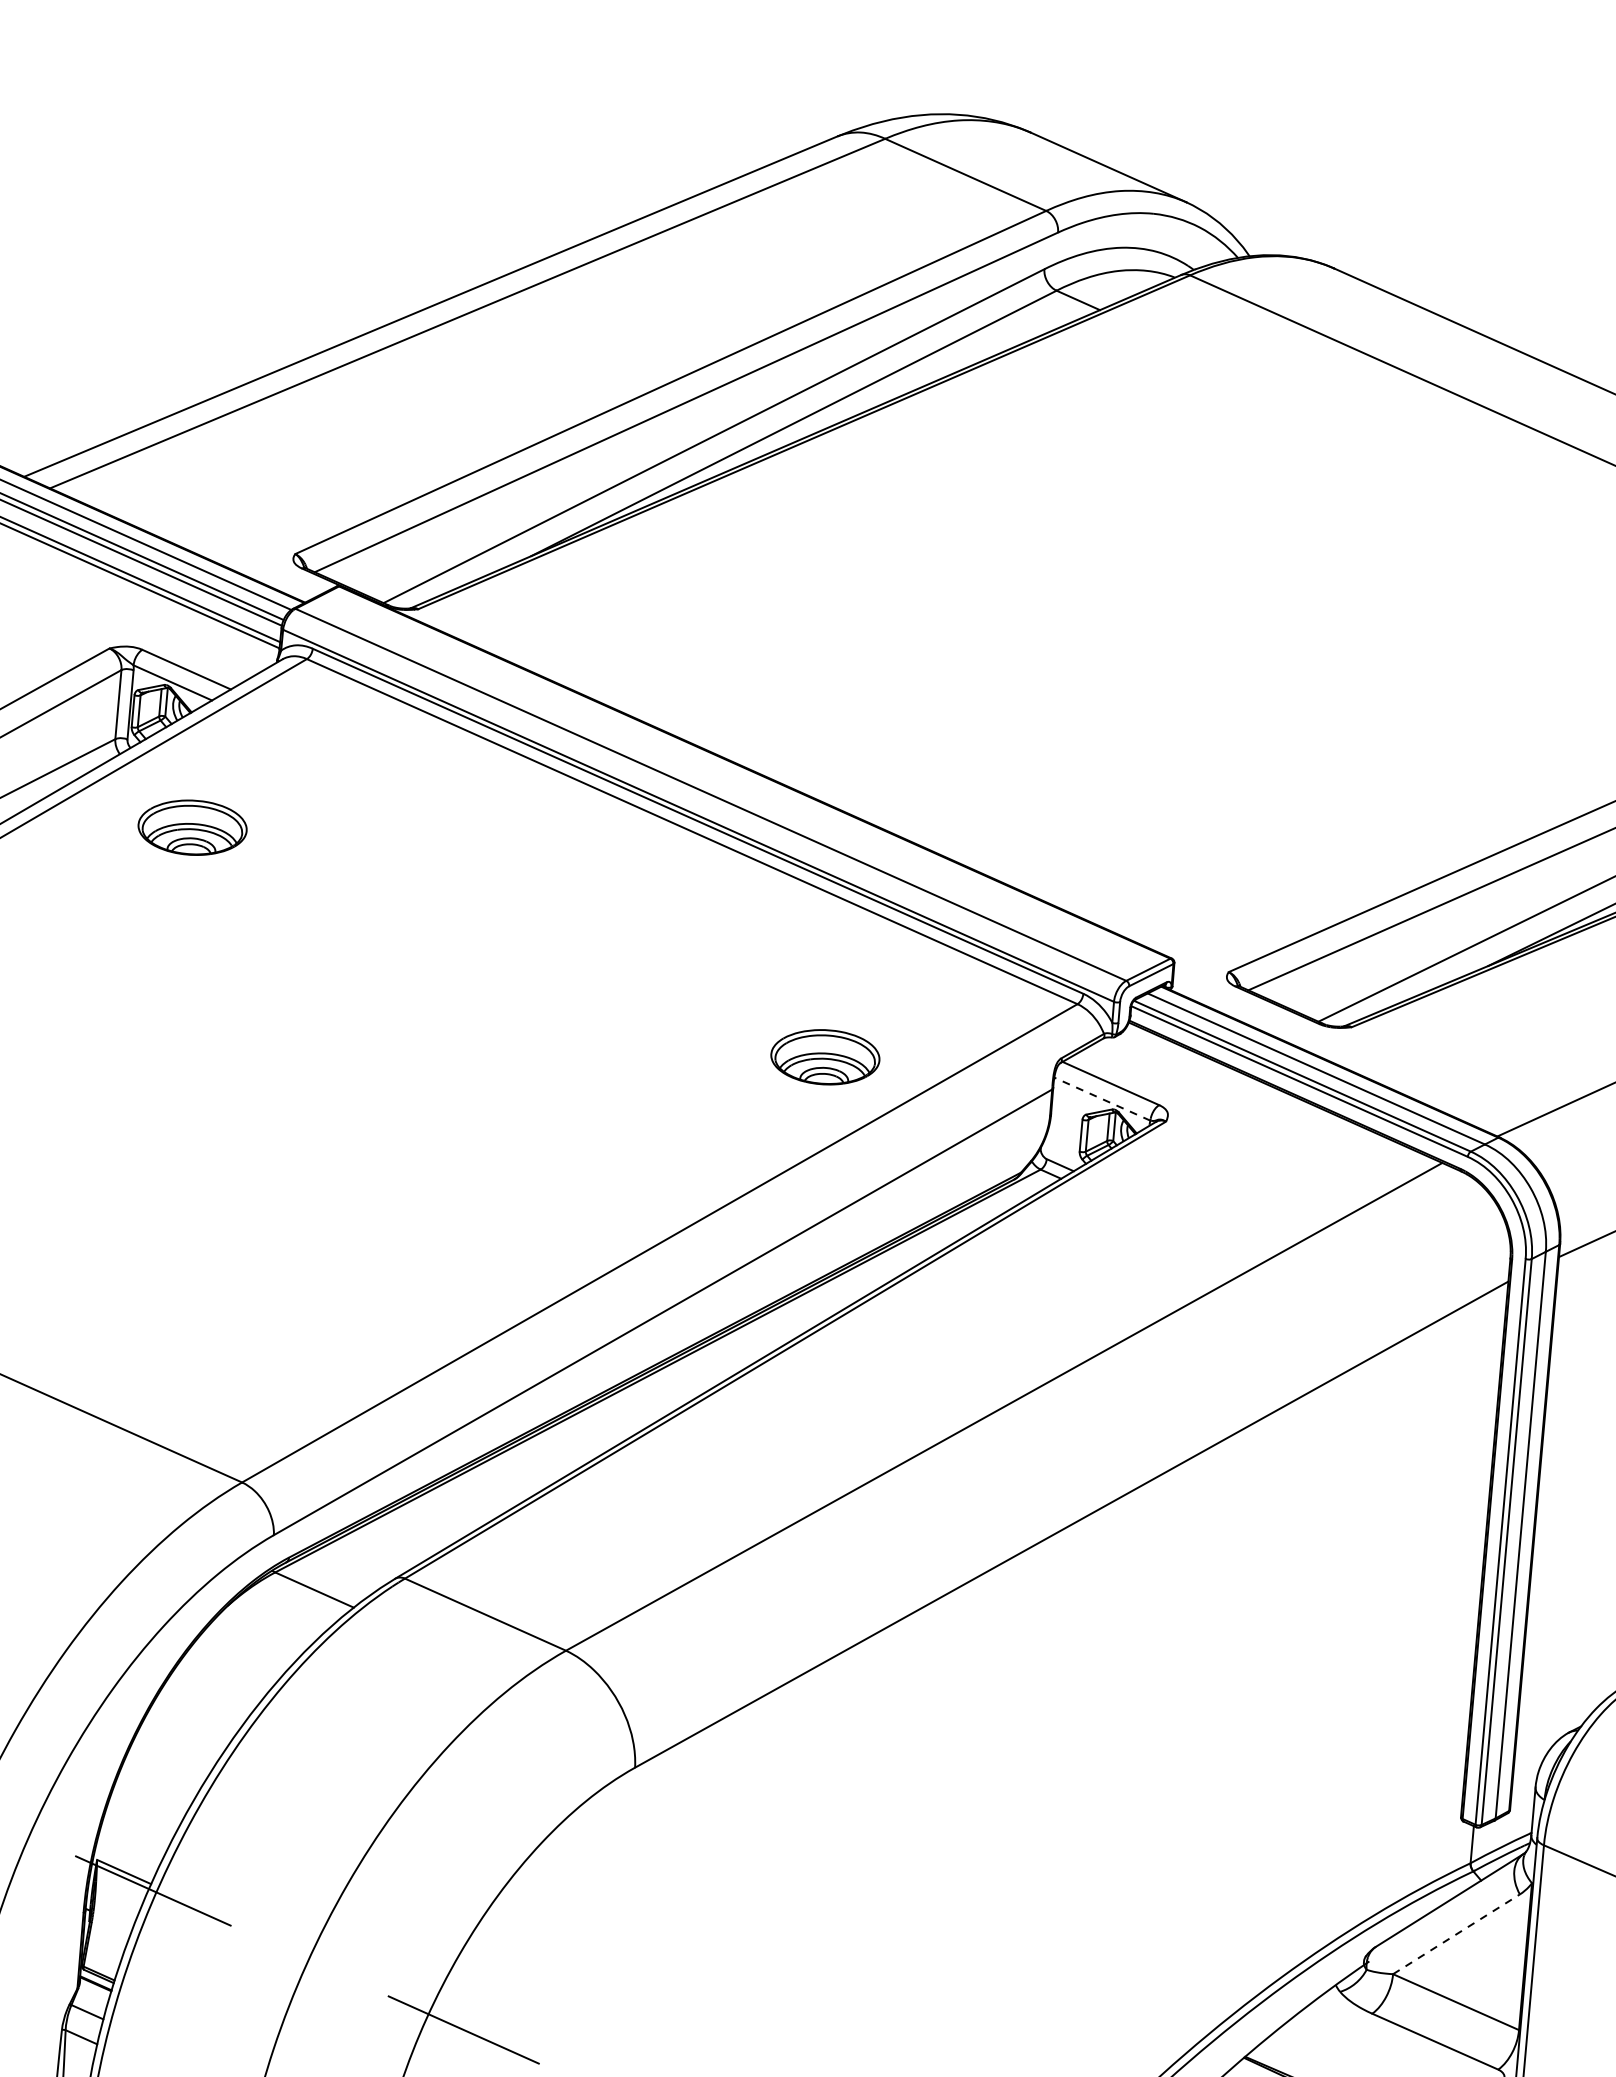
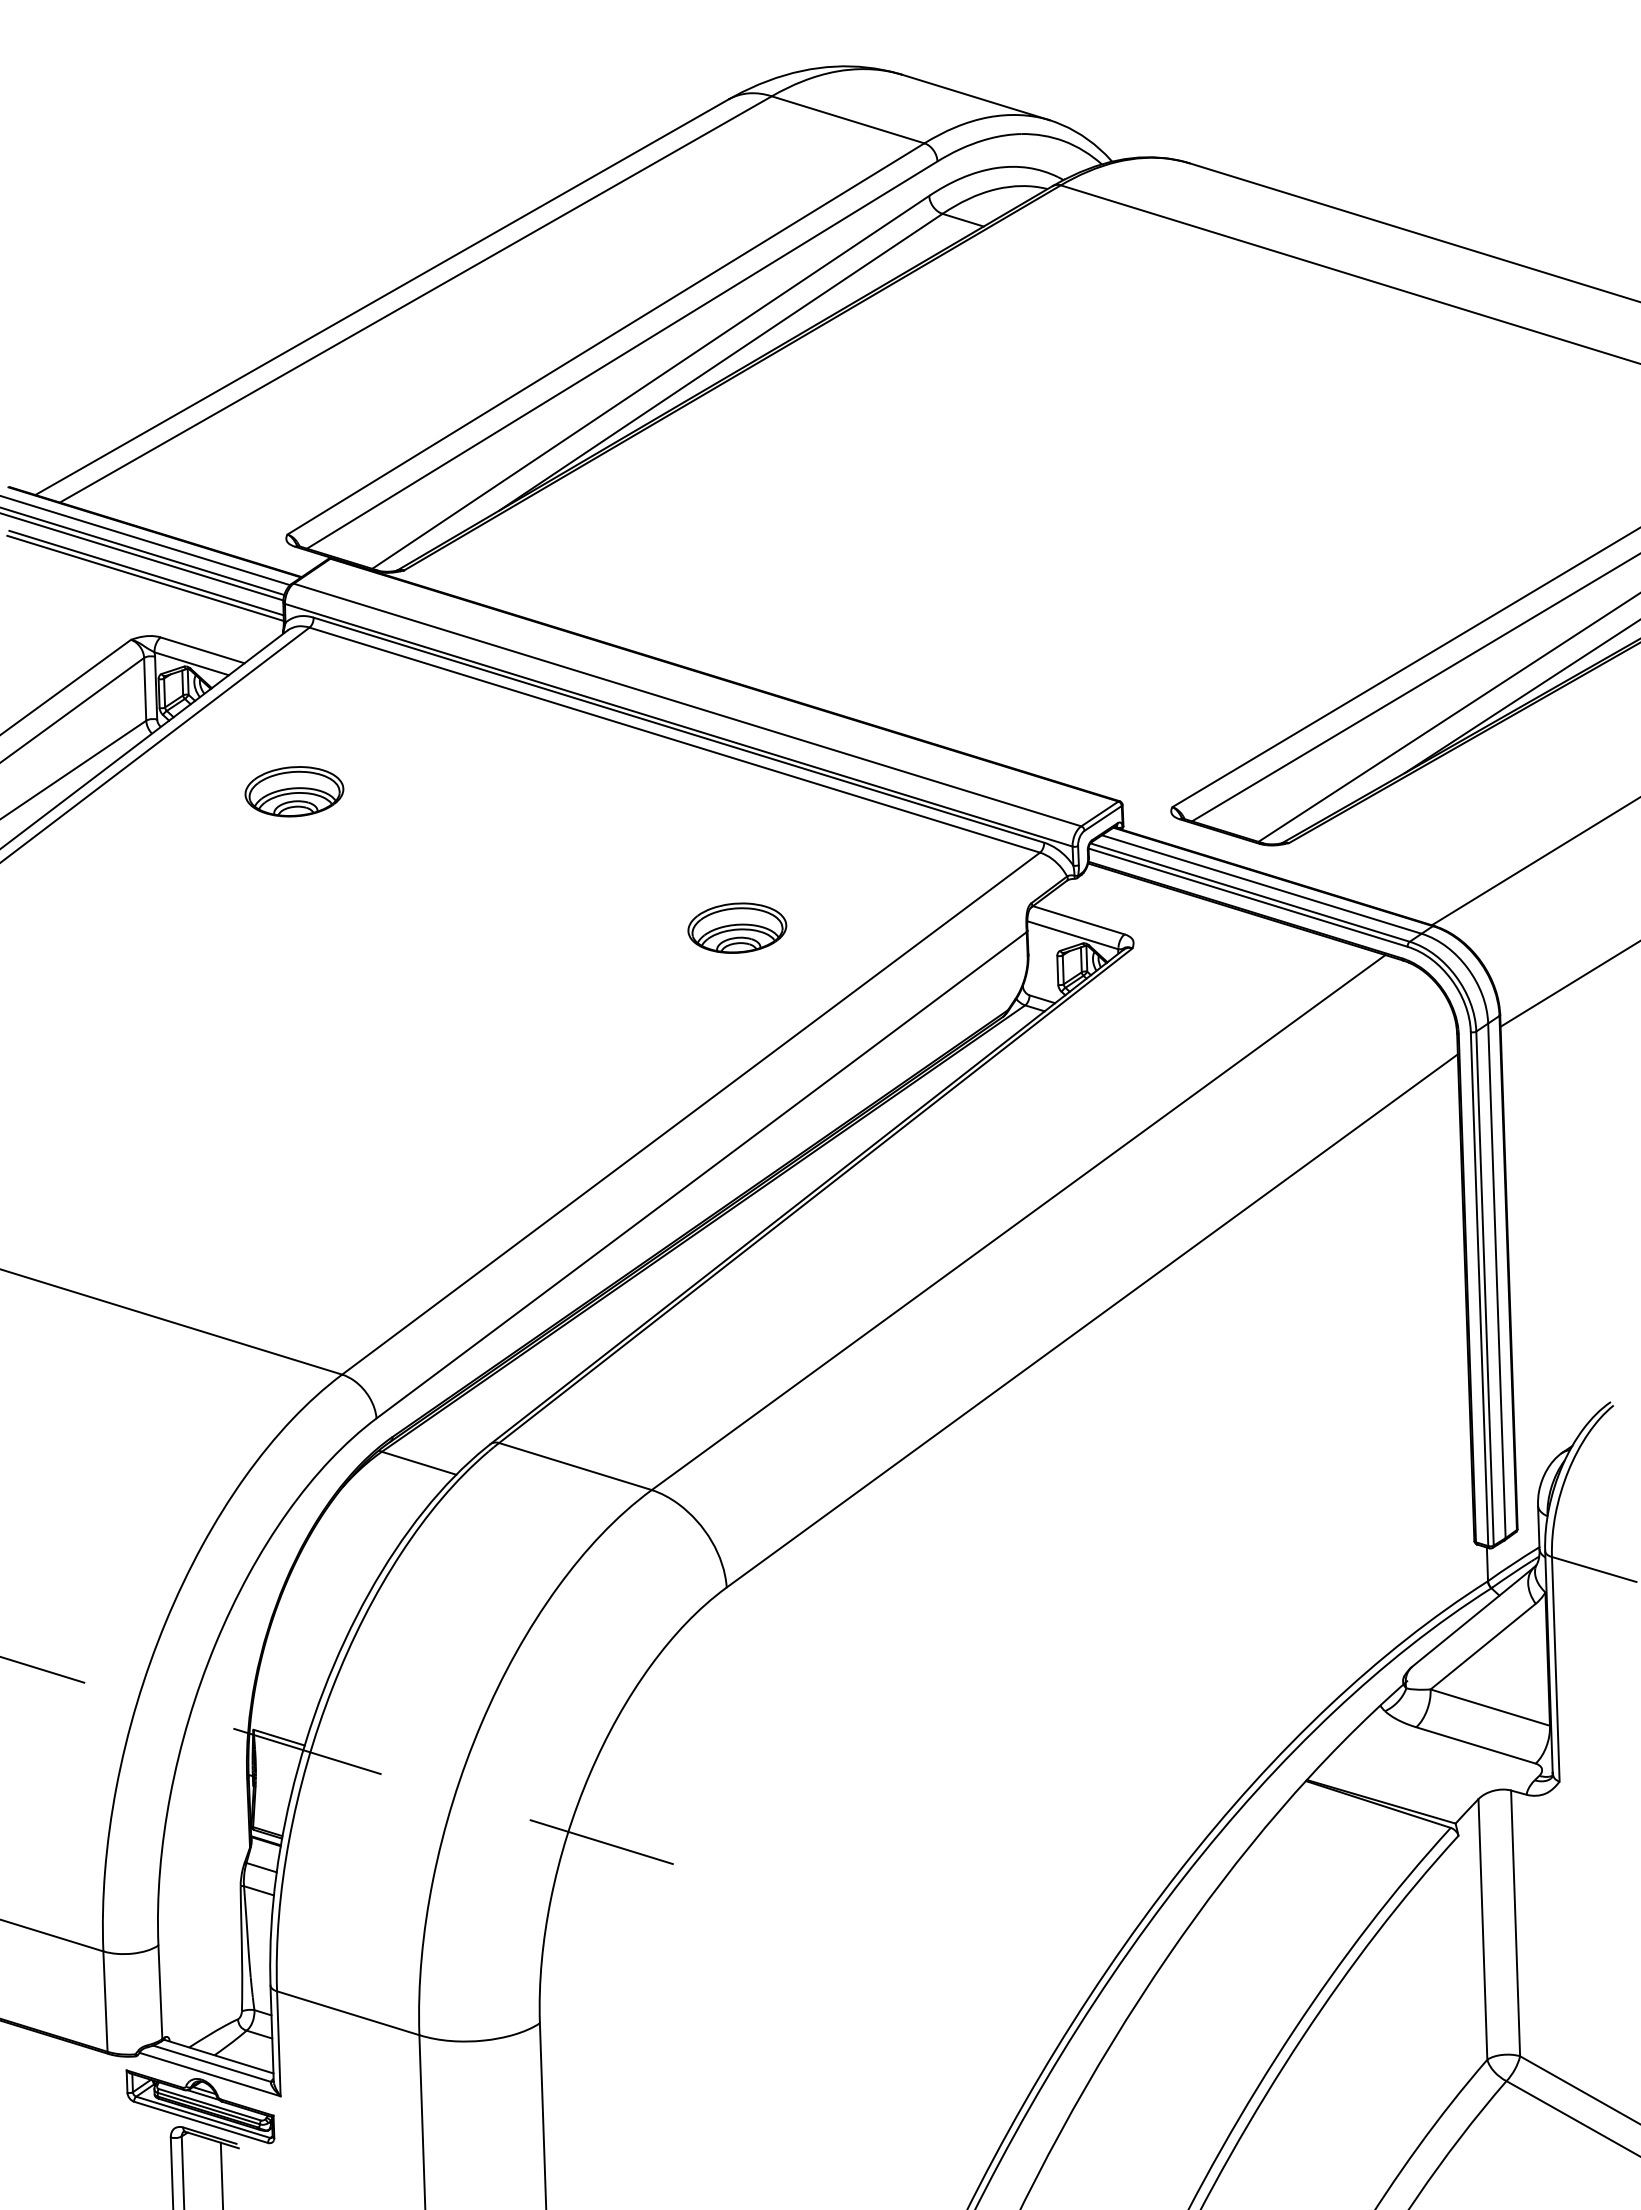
part: (192, 827) -> (294, 791), moved
part: (825, 1056) -> (737, 927), moved
line: (1101, 1099) -> (1072, 935), dashed -> solid
line: (1456, 1934) -> (1483, 1646), dashed -> solid

